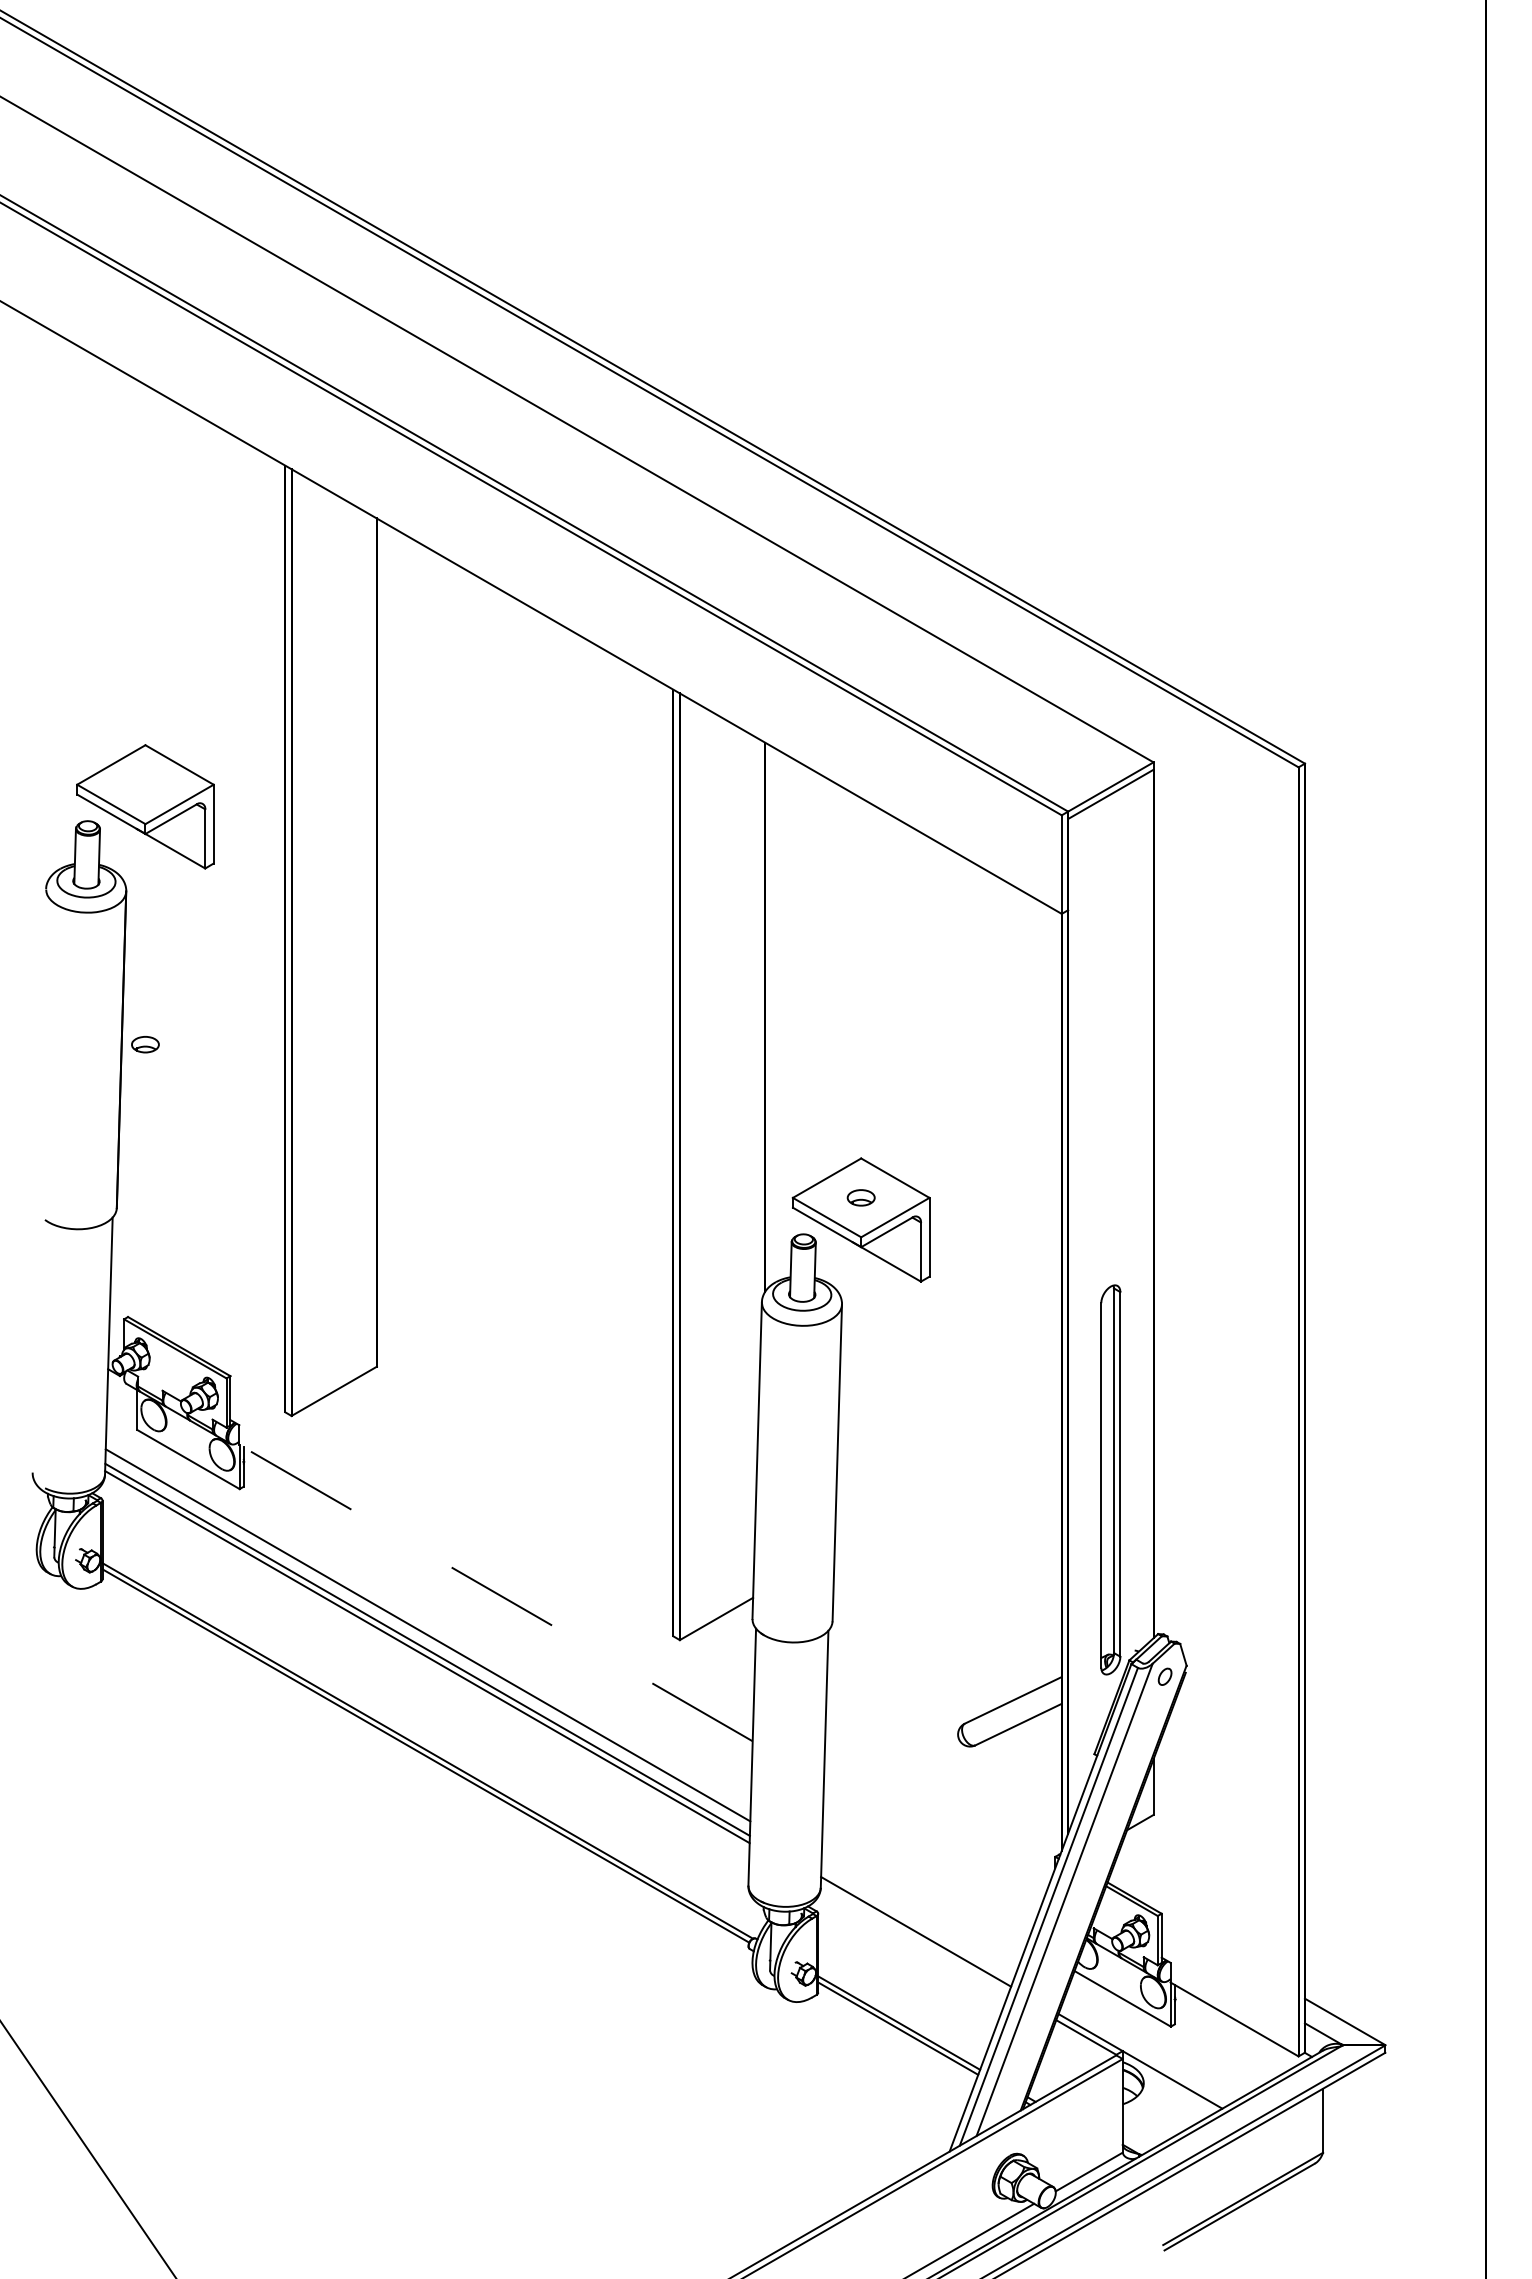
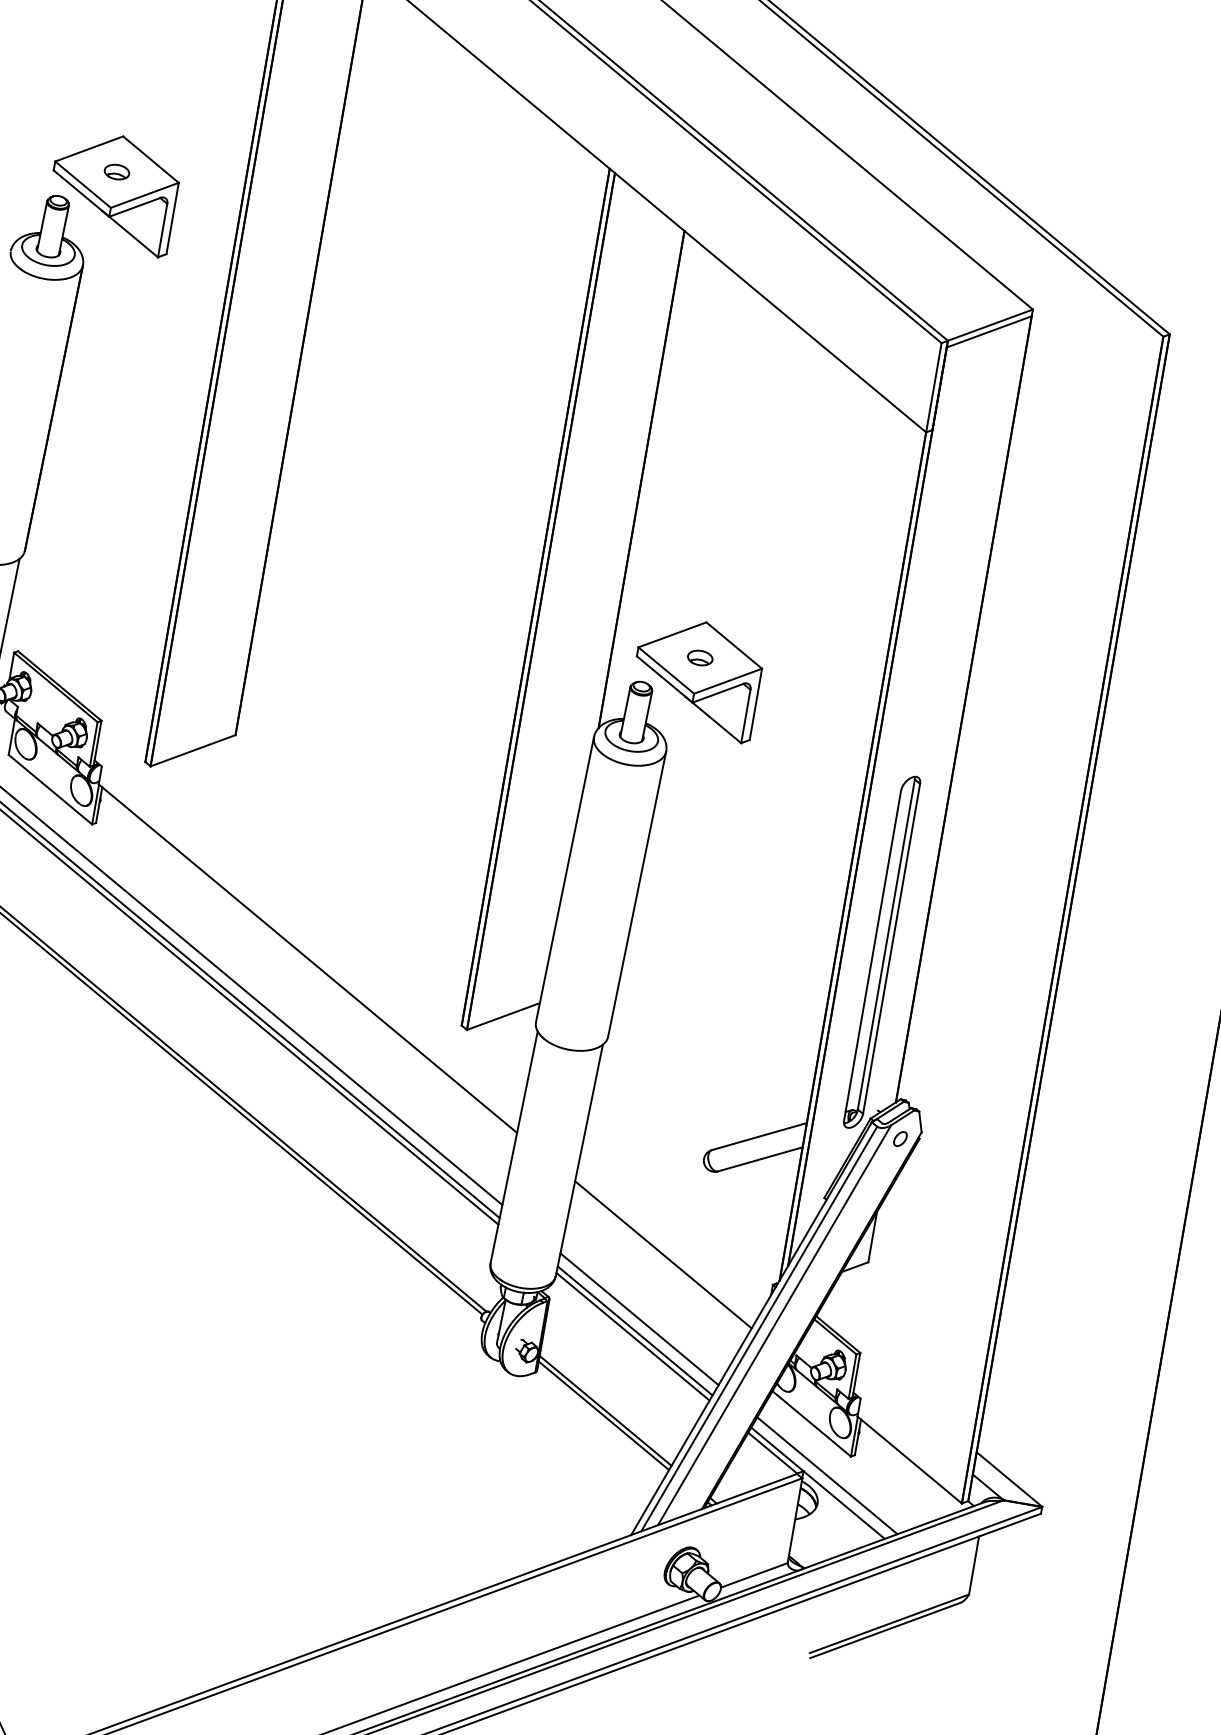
part: (145, 1044) -> (117, 171), moved
line: (495, 1592) -> (307, 958), dashed -> solid
line: (931, 1844) -> (662, 1254), added
line: (918, 1918) -> (639, 1319), added
line: (914, 1938) -> (632, 1336), added
line: (1149, 2051) -> (827, 1475), added

